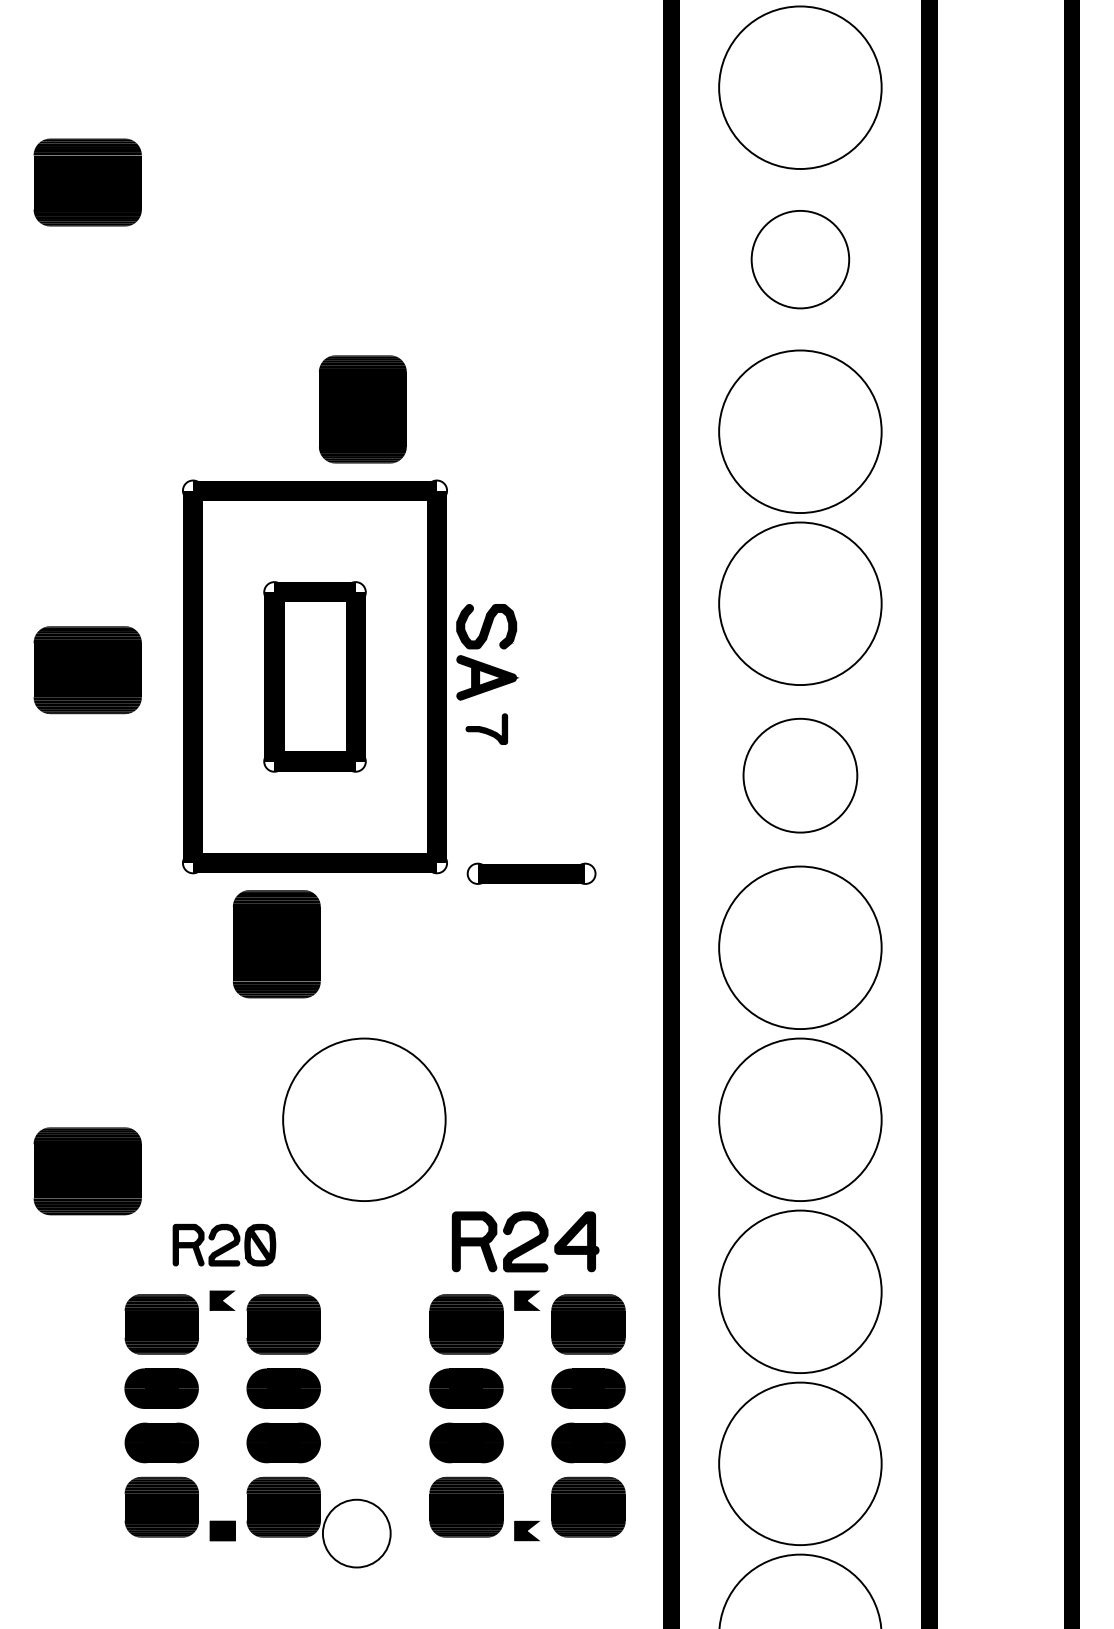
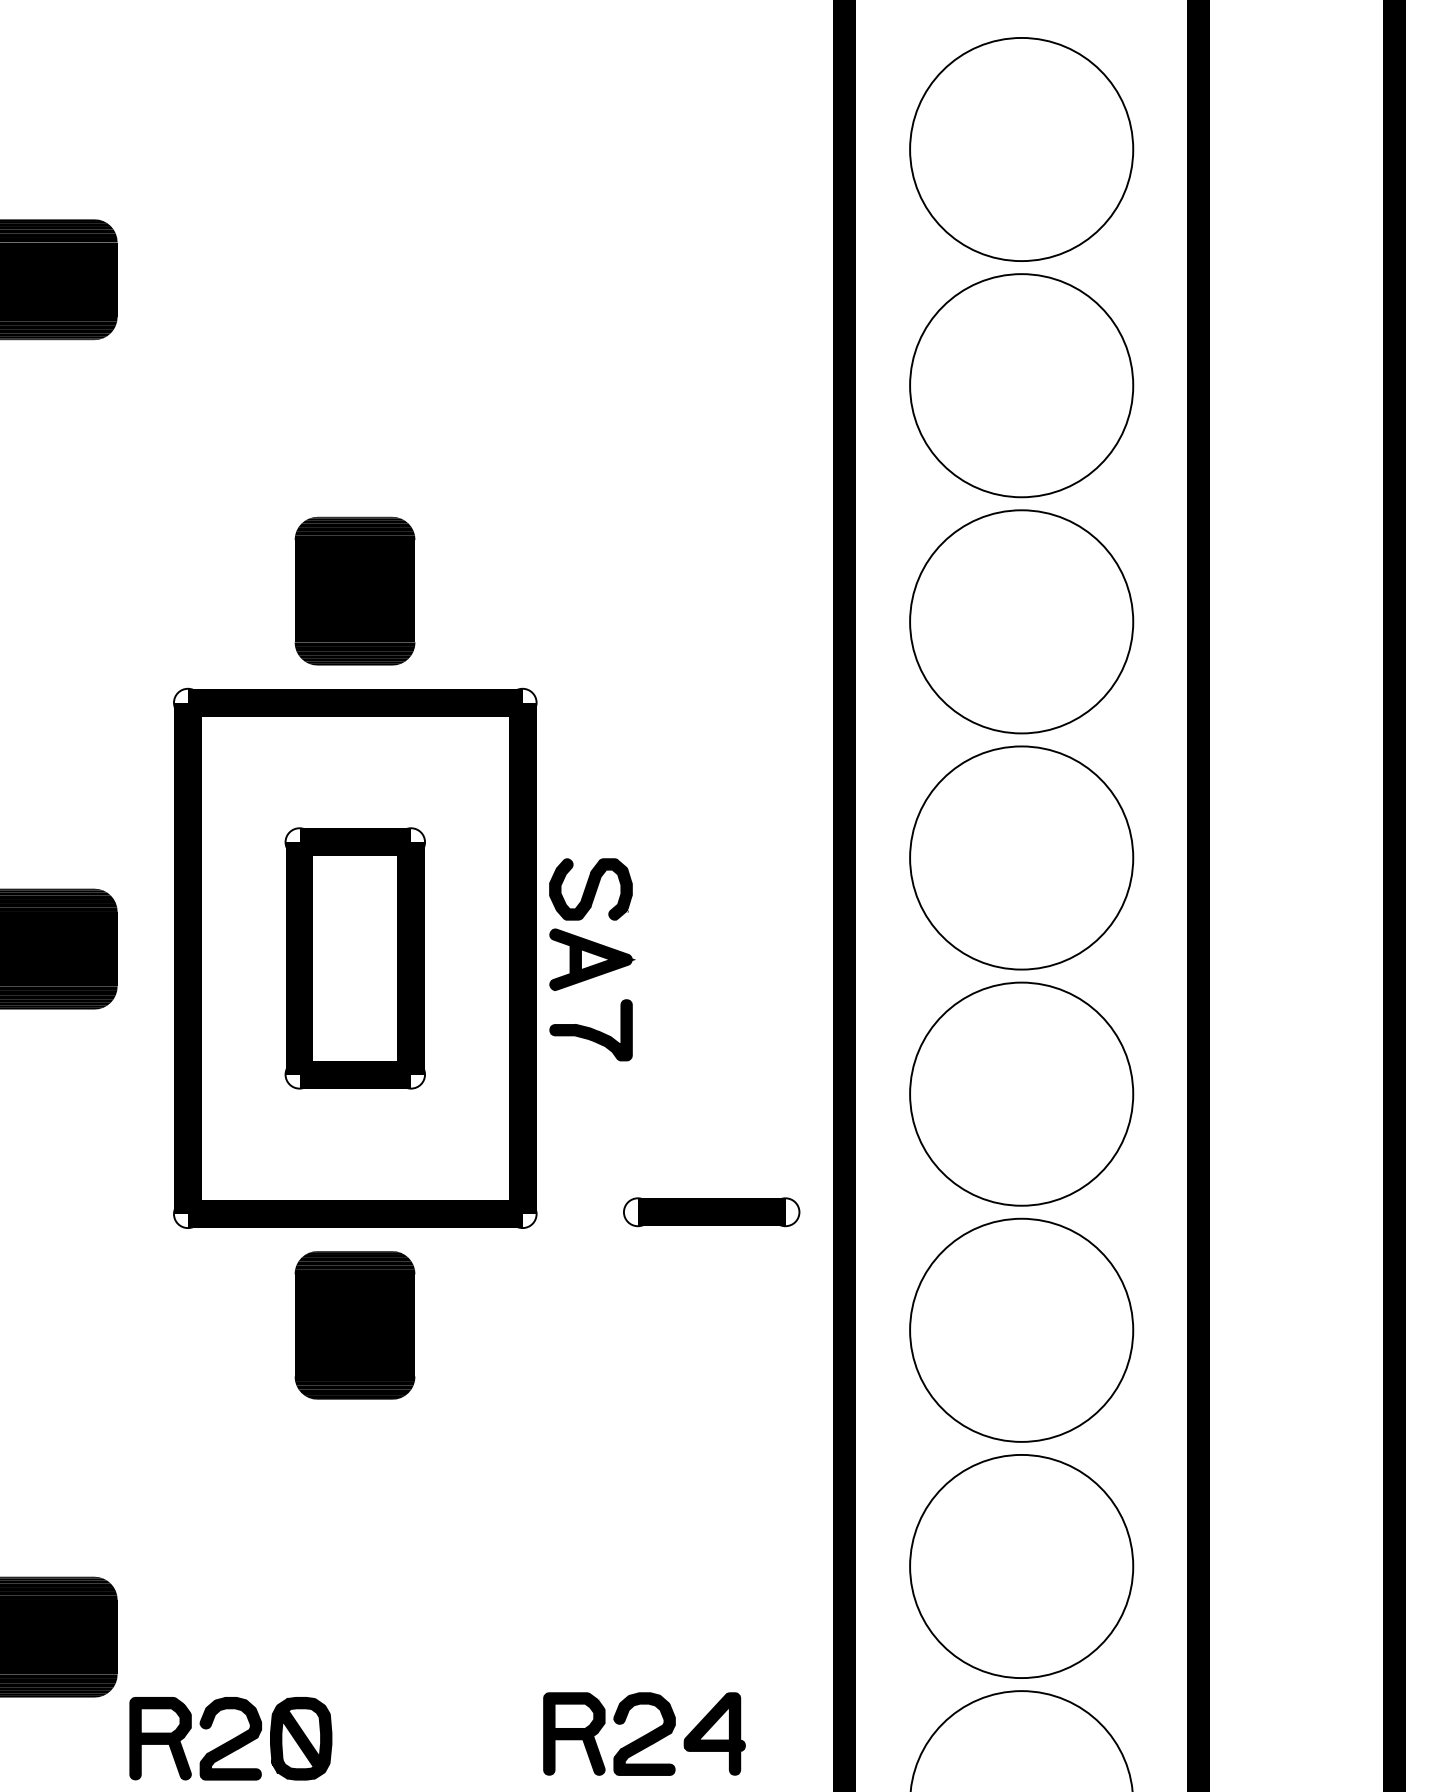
part: (800, 259) -> (1021, 385), size x1.67
part: (362, 409) -> (354, 591), moved
part: (486, 728) -> (590, 1029), size x1.43
part: (800, 775) -> (1021, 1093), size x1.43
part: (531, 873) -> (711, 1211), moved
part: (276, 944) -> (354, 1325), moved
part: (364, 1119) -> (423, 1566), removed
part: (224, 1244) -> (231, 1737), size x1.43

